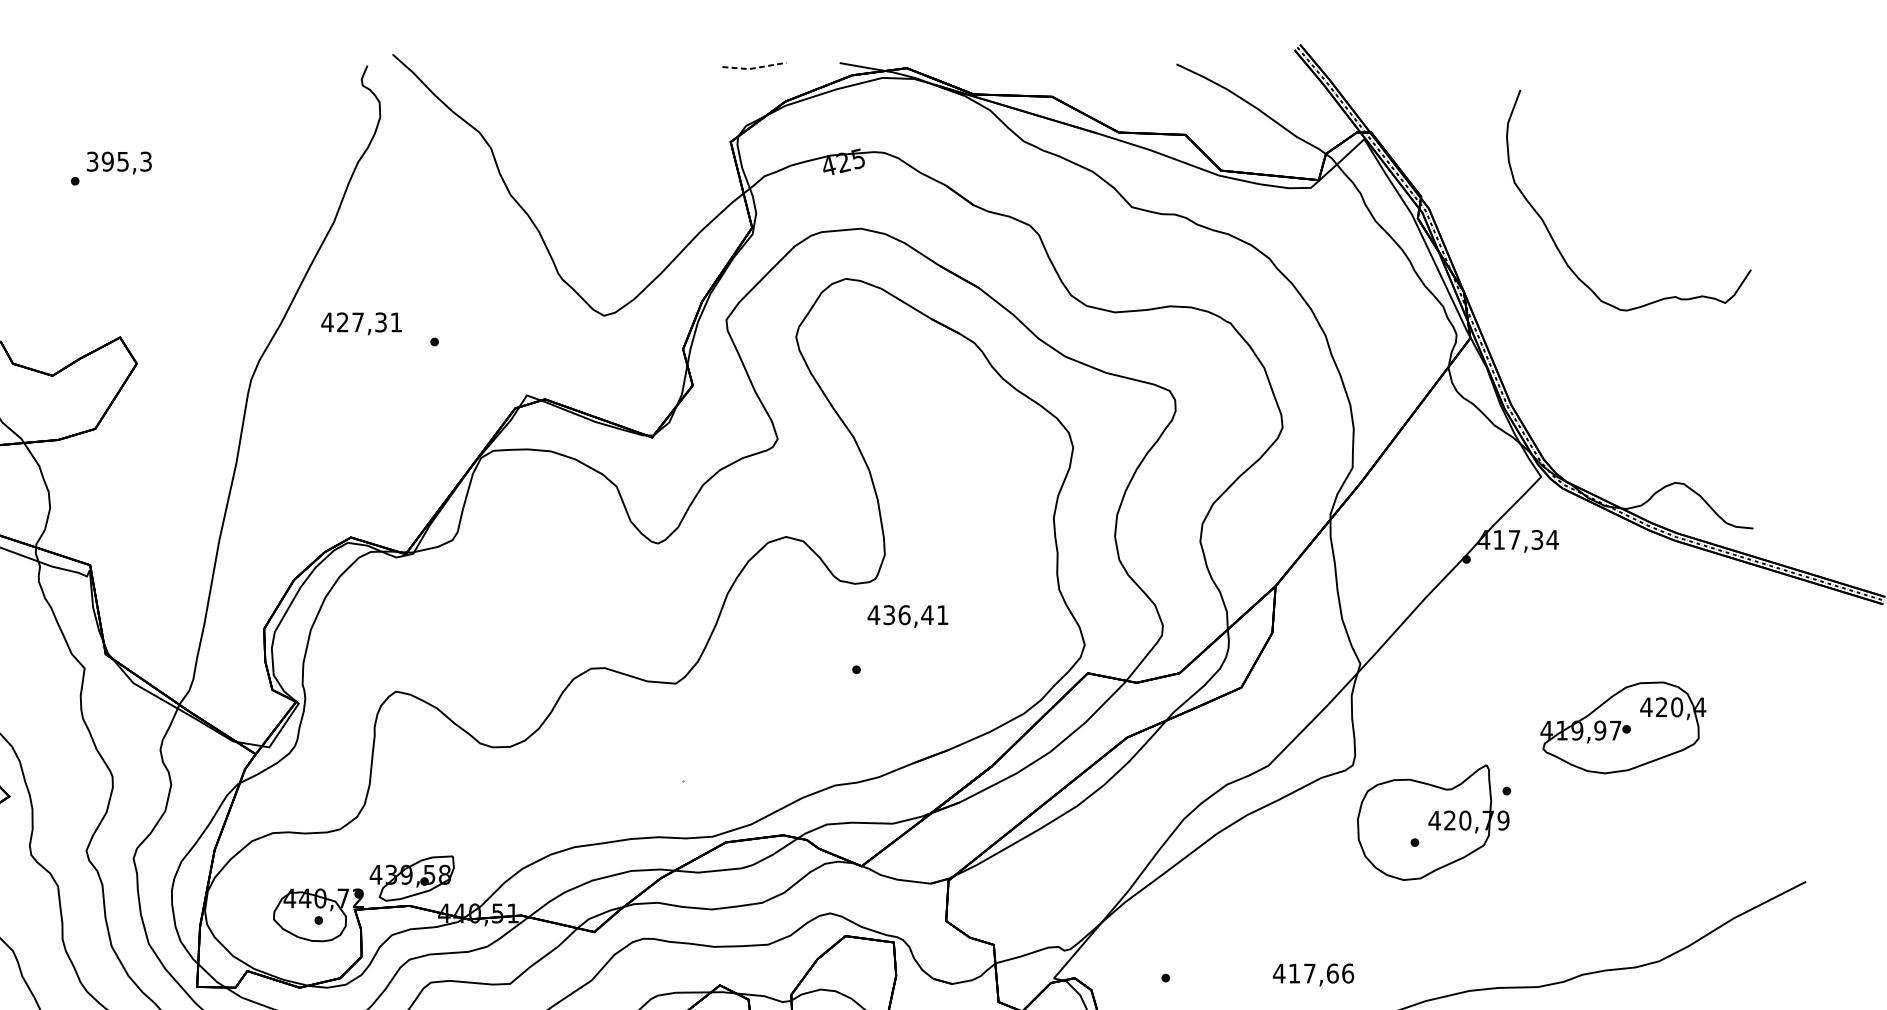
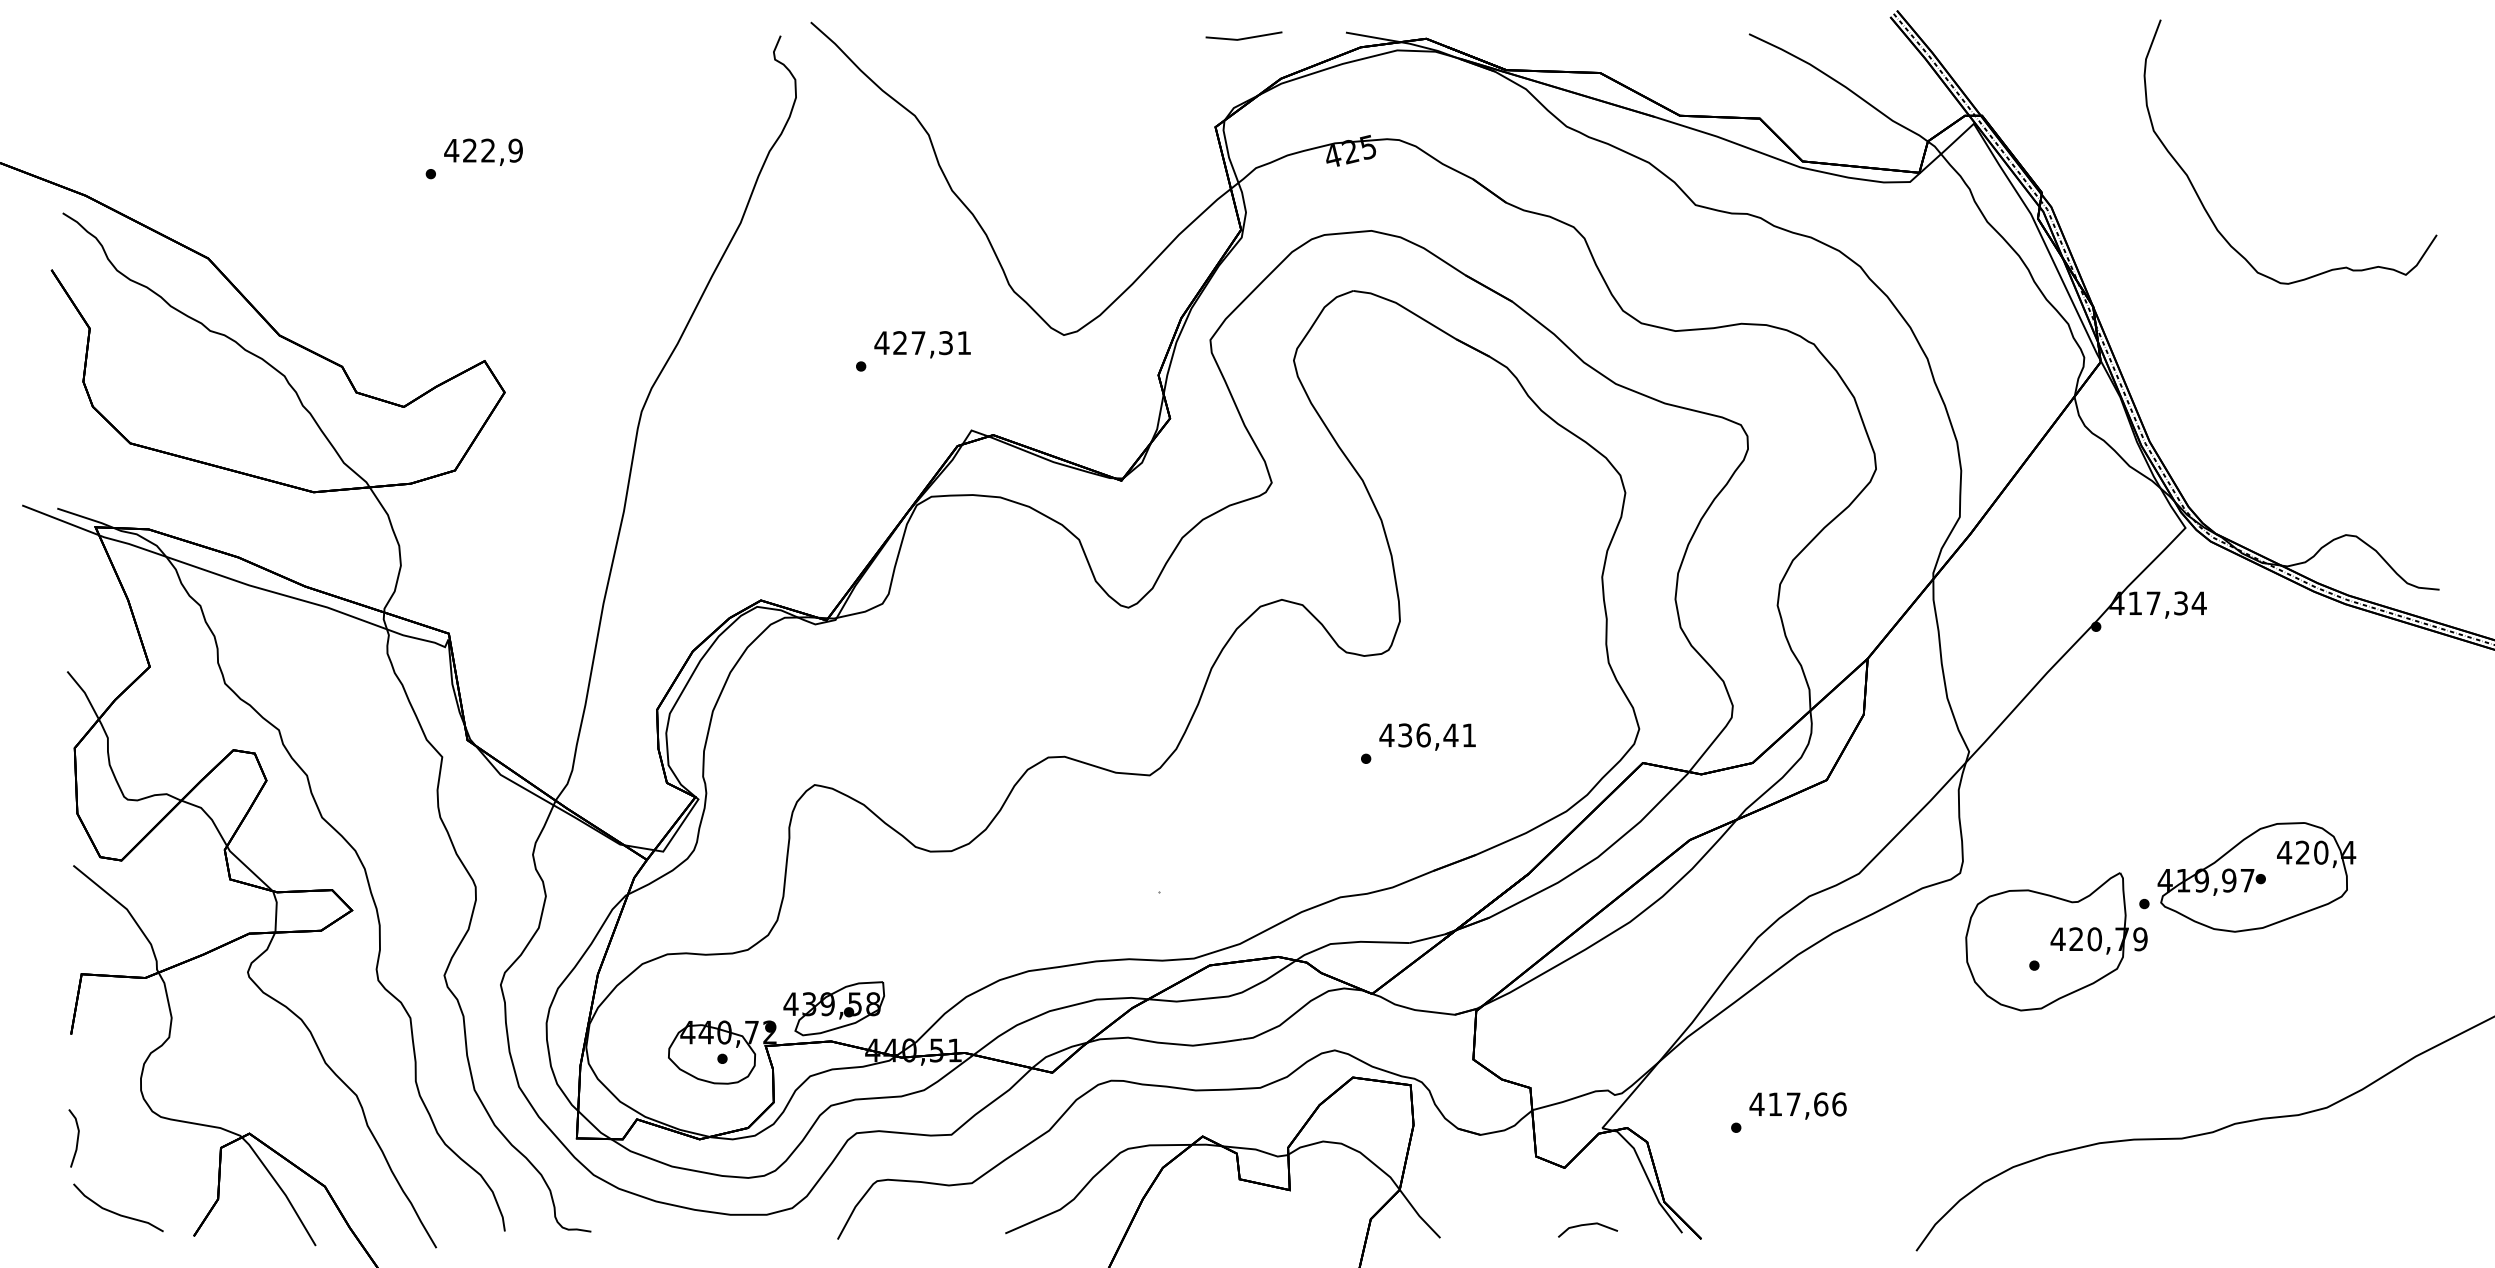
line: (754, 67) -> (1244, 38), dashed -> solid
text: (119, 161) -> (483, 150), 395,3 -> 422,9
curve: (1552, 237) -> (2199, 196), moved
text: (361, 323) -> (922, 344), moved
text: (907, 616) -> (1427, 736), moved
part: (1623, 728) -> (2256, 877), moved
text: (1313, 974) -> (1797, 1105), moved

